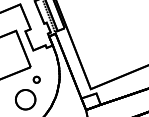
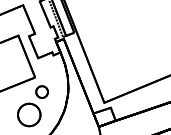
part: (36, 79) -> (41, 91), size x1.67

